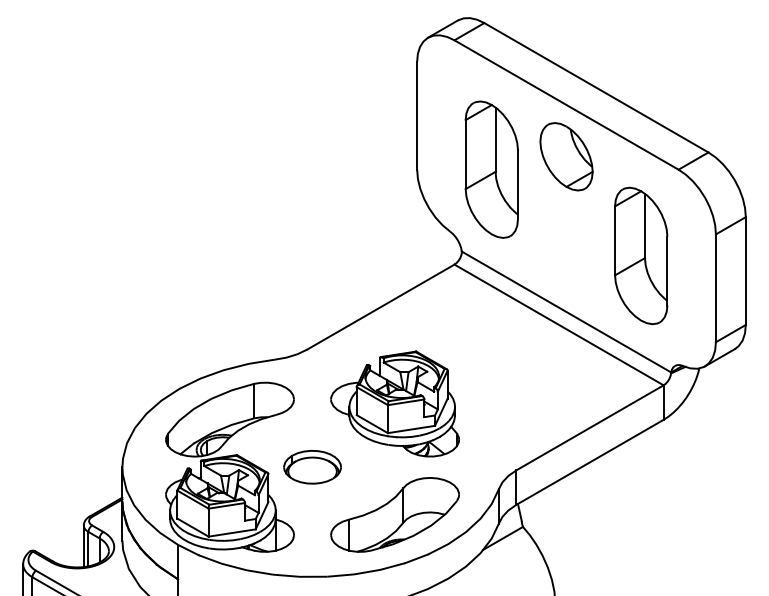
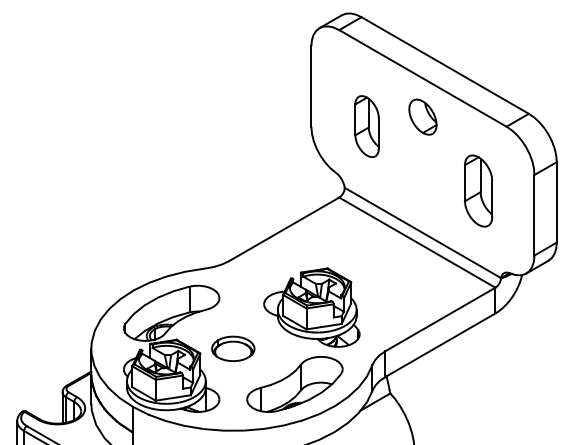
part: (565, 157) -> (422, 117), size x0.7
part: (490, 169) -> (366, 126), size x0.6
part: (640, 255) -> (478, 190), size x0.7
part: (394, 403) -> (311, 307), moved

